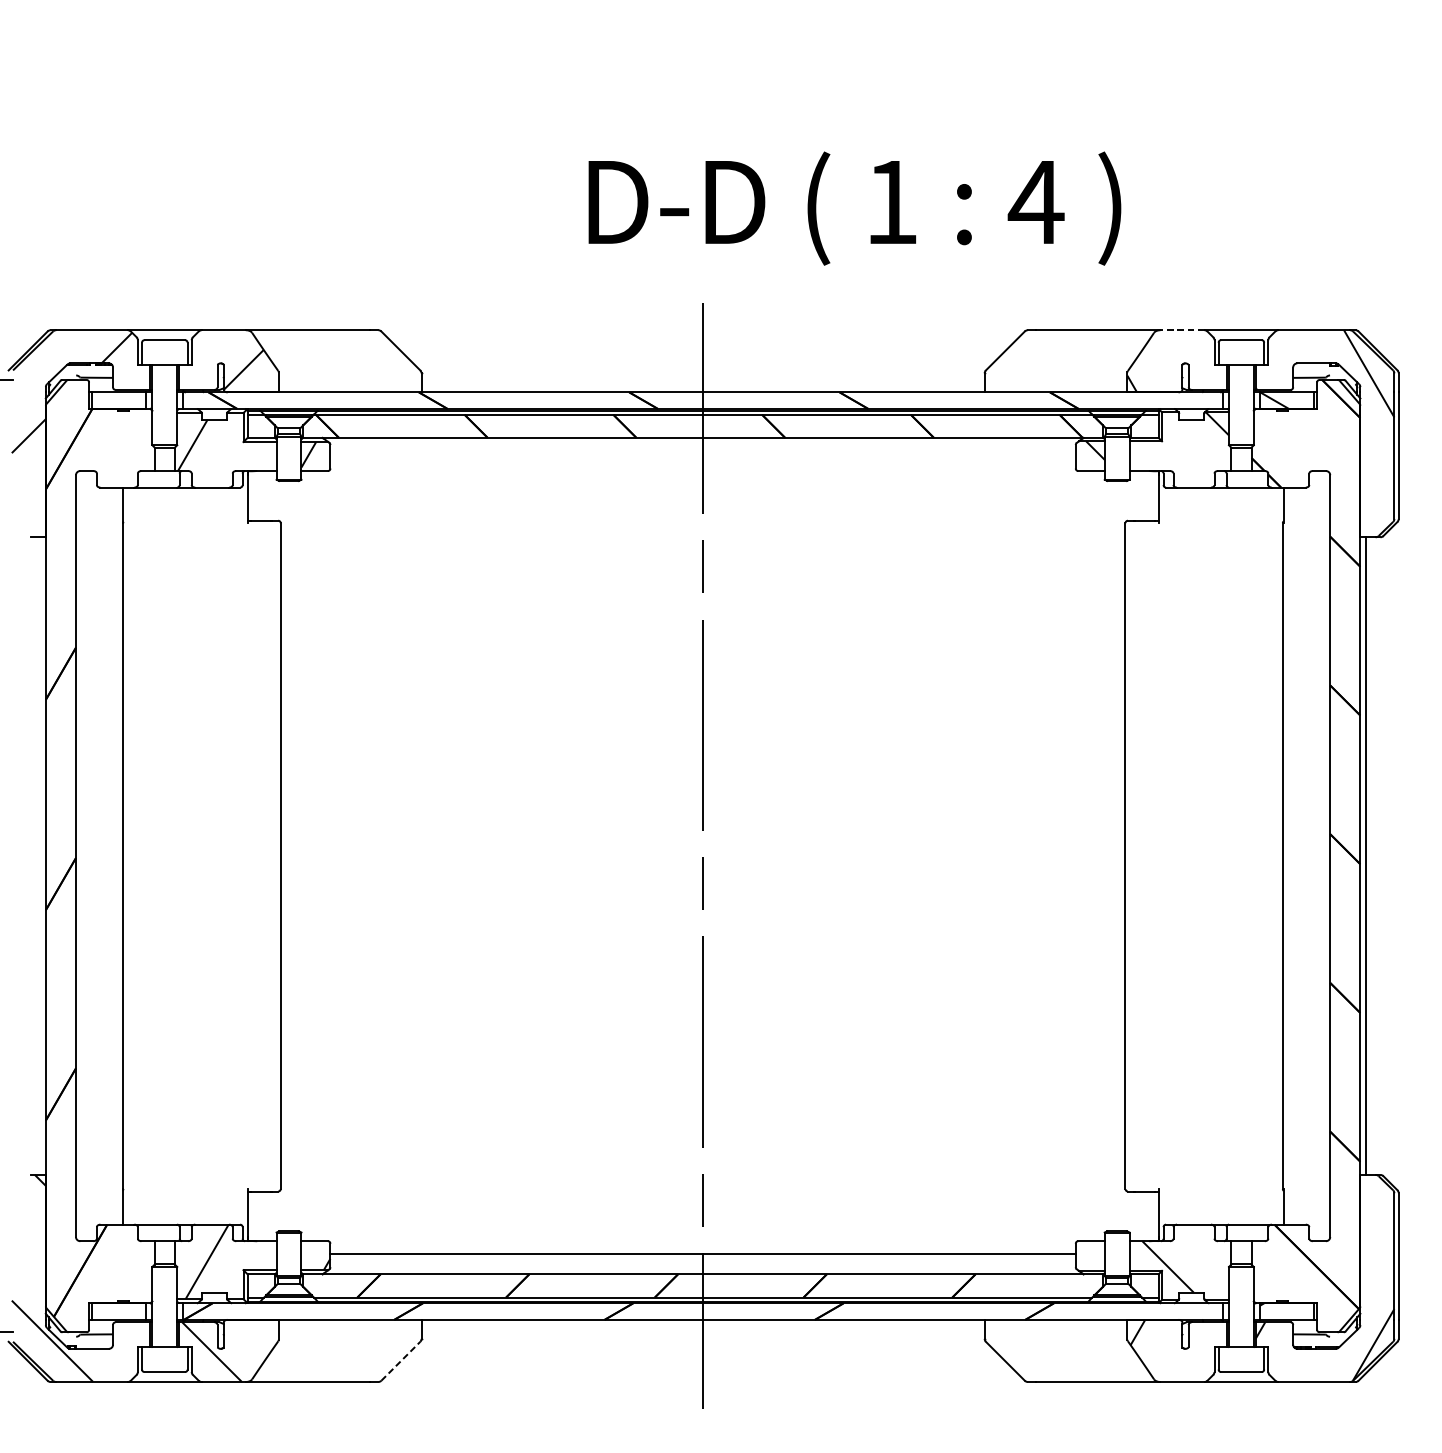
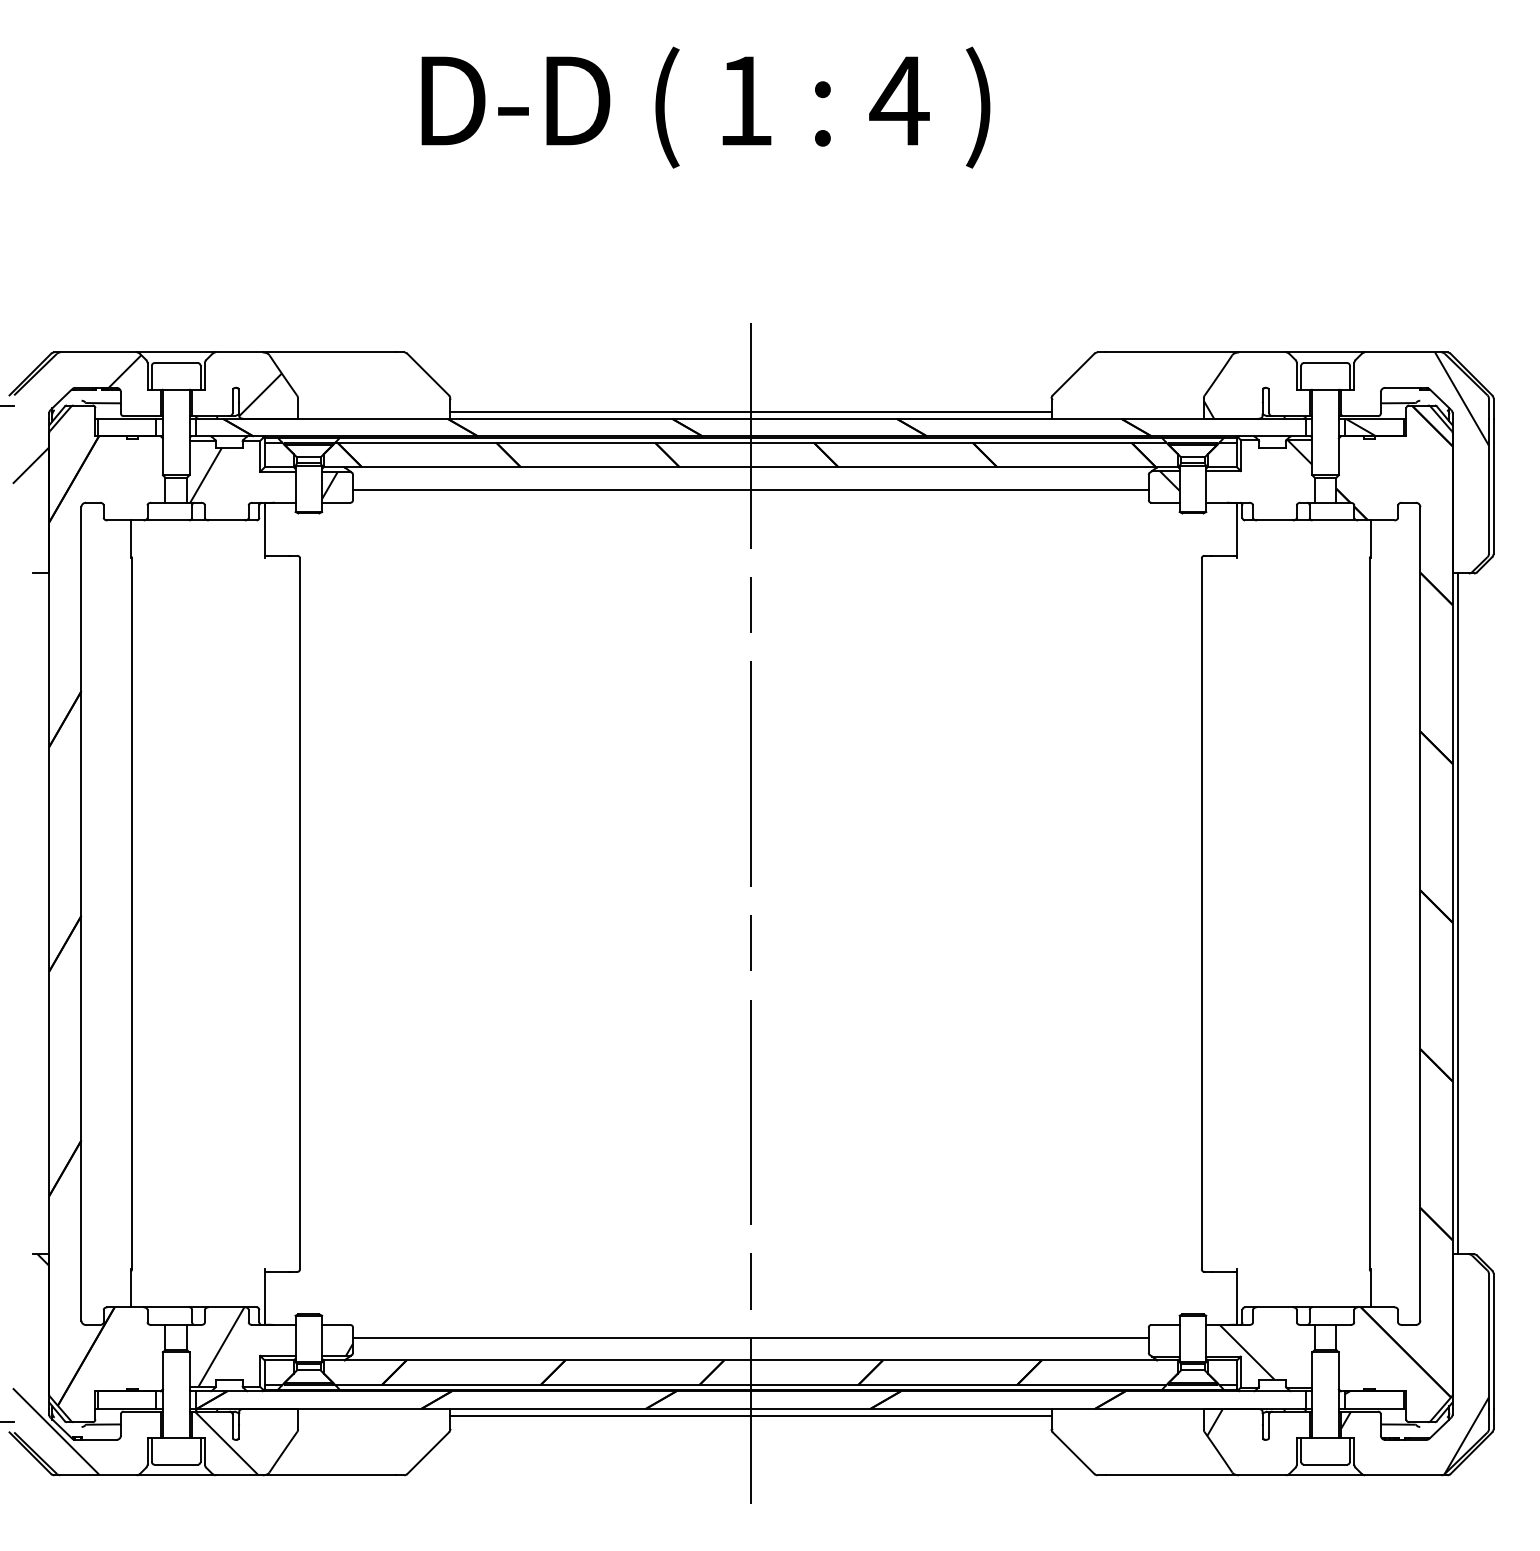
text: (854, 208) -> (705, 107), moved
line: (1182, 330) -> (1262, 352), dashed -> solid
line: (702, 385) -> (750, 411), added
line: (702, 458) -> (750, 489), added
line: (702, 1326) -> (750, 1416), added
line: (401, 1360) -> (428, 1452), dashed -> solid

